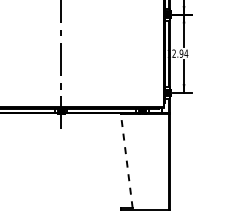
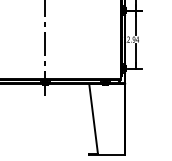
line: (126, 160) -> (93, 118), dashed -> solid

